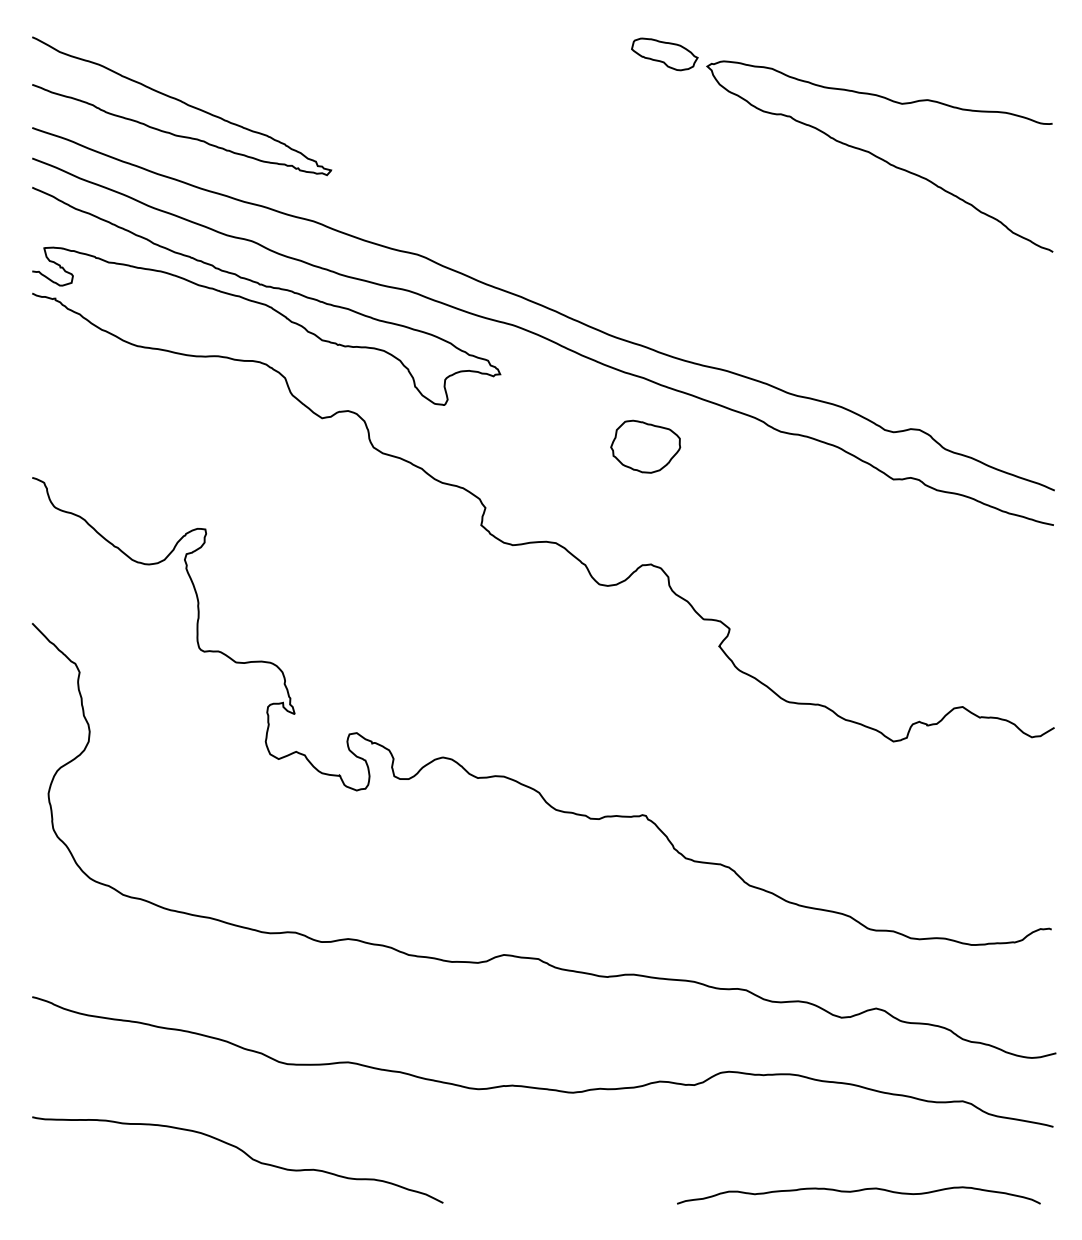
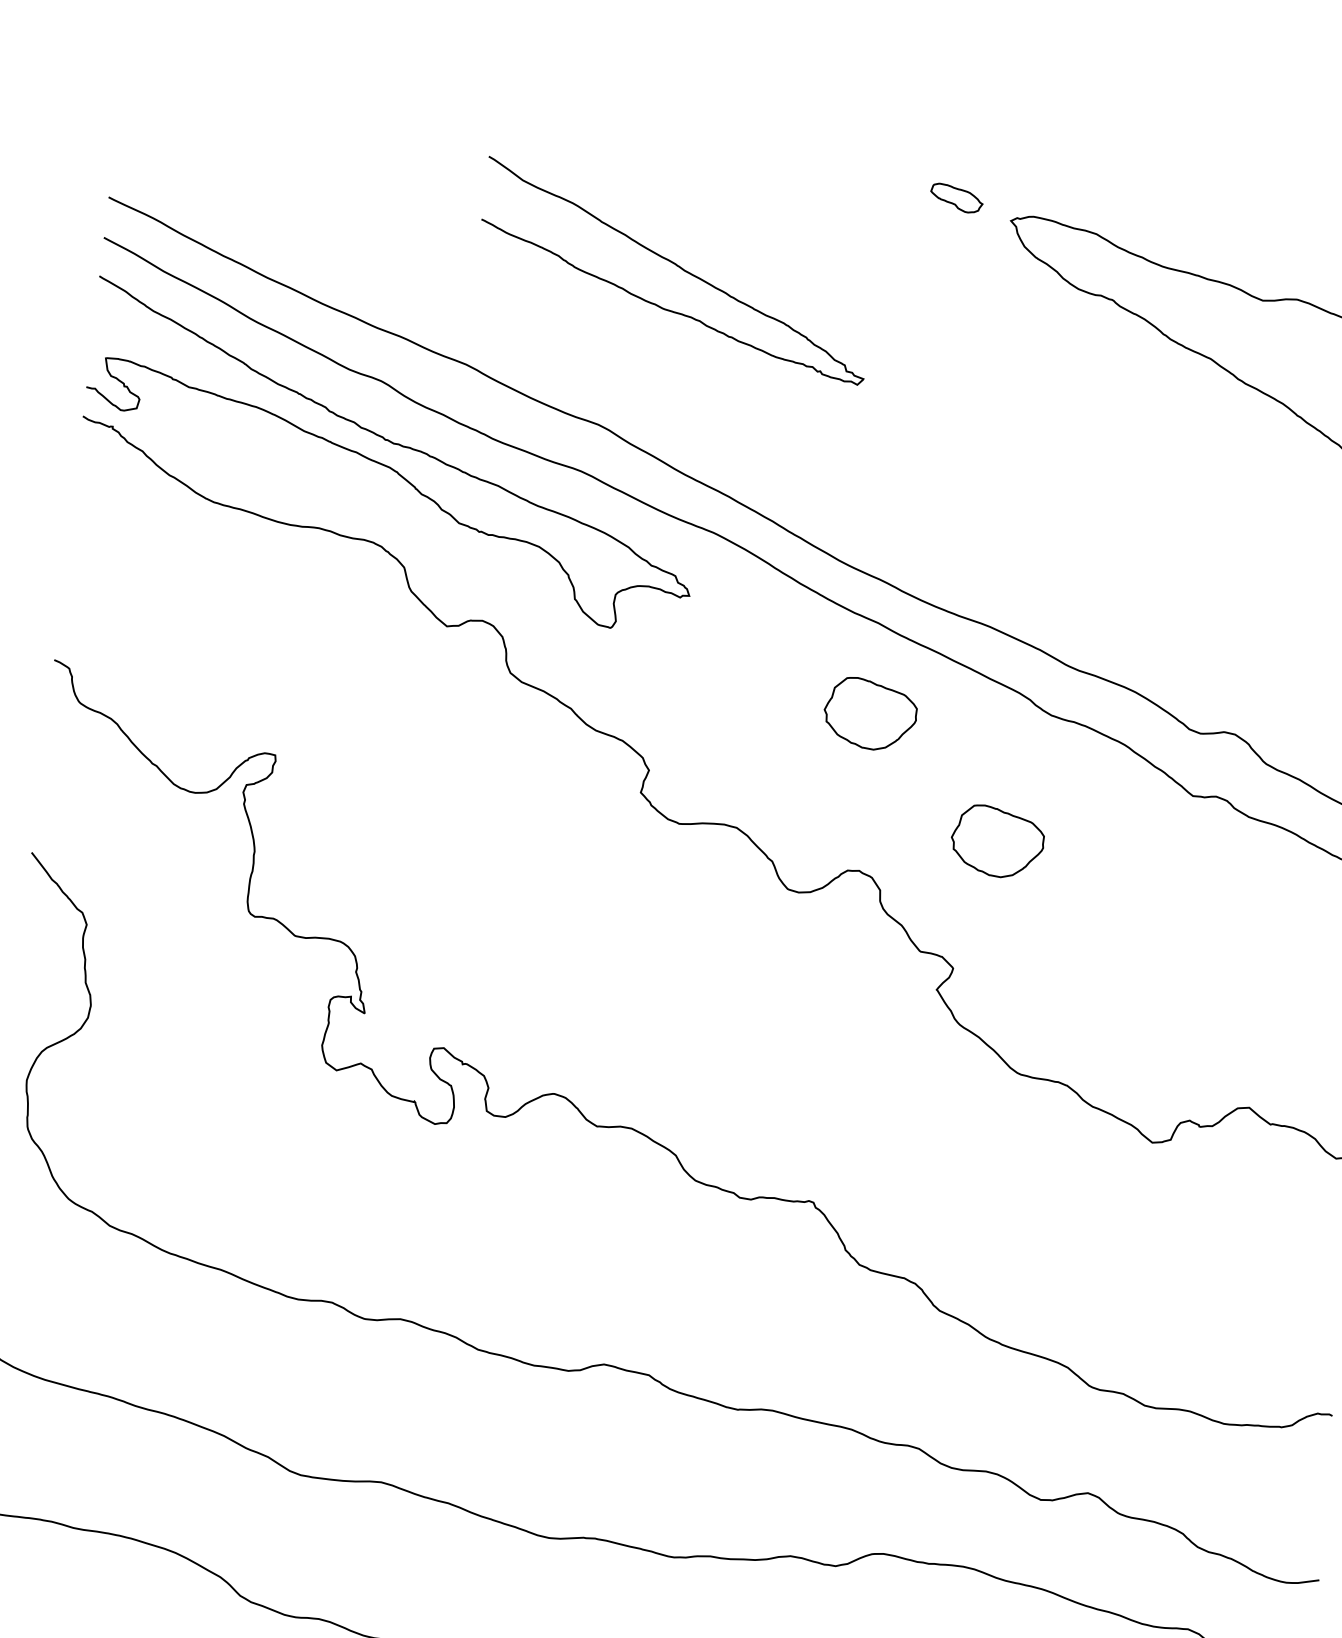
part: (664, 54) -> (956, 198), size x0.6
curve: (184, 104) -> (679, 269), moved
part: (751, 530) -> (997, 841), added

